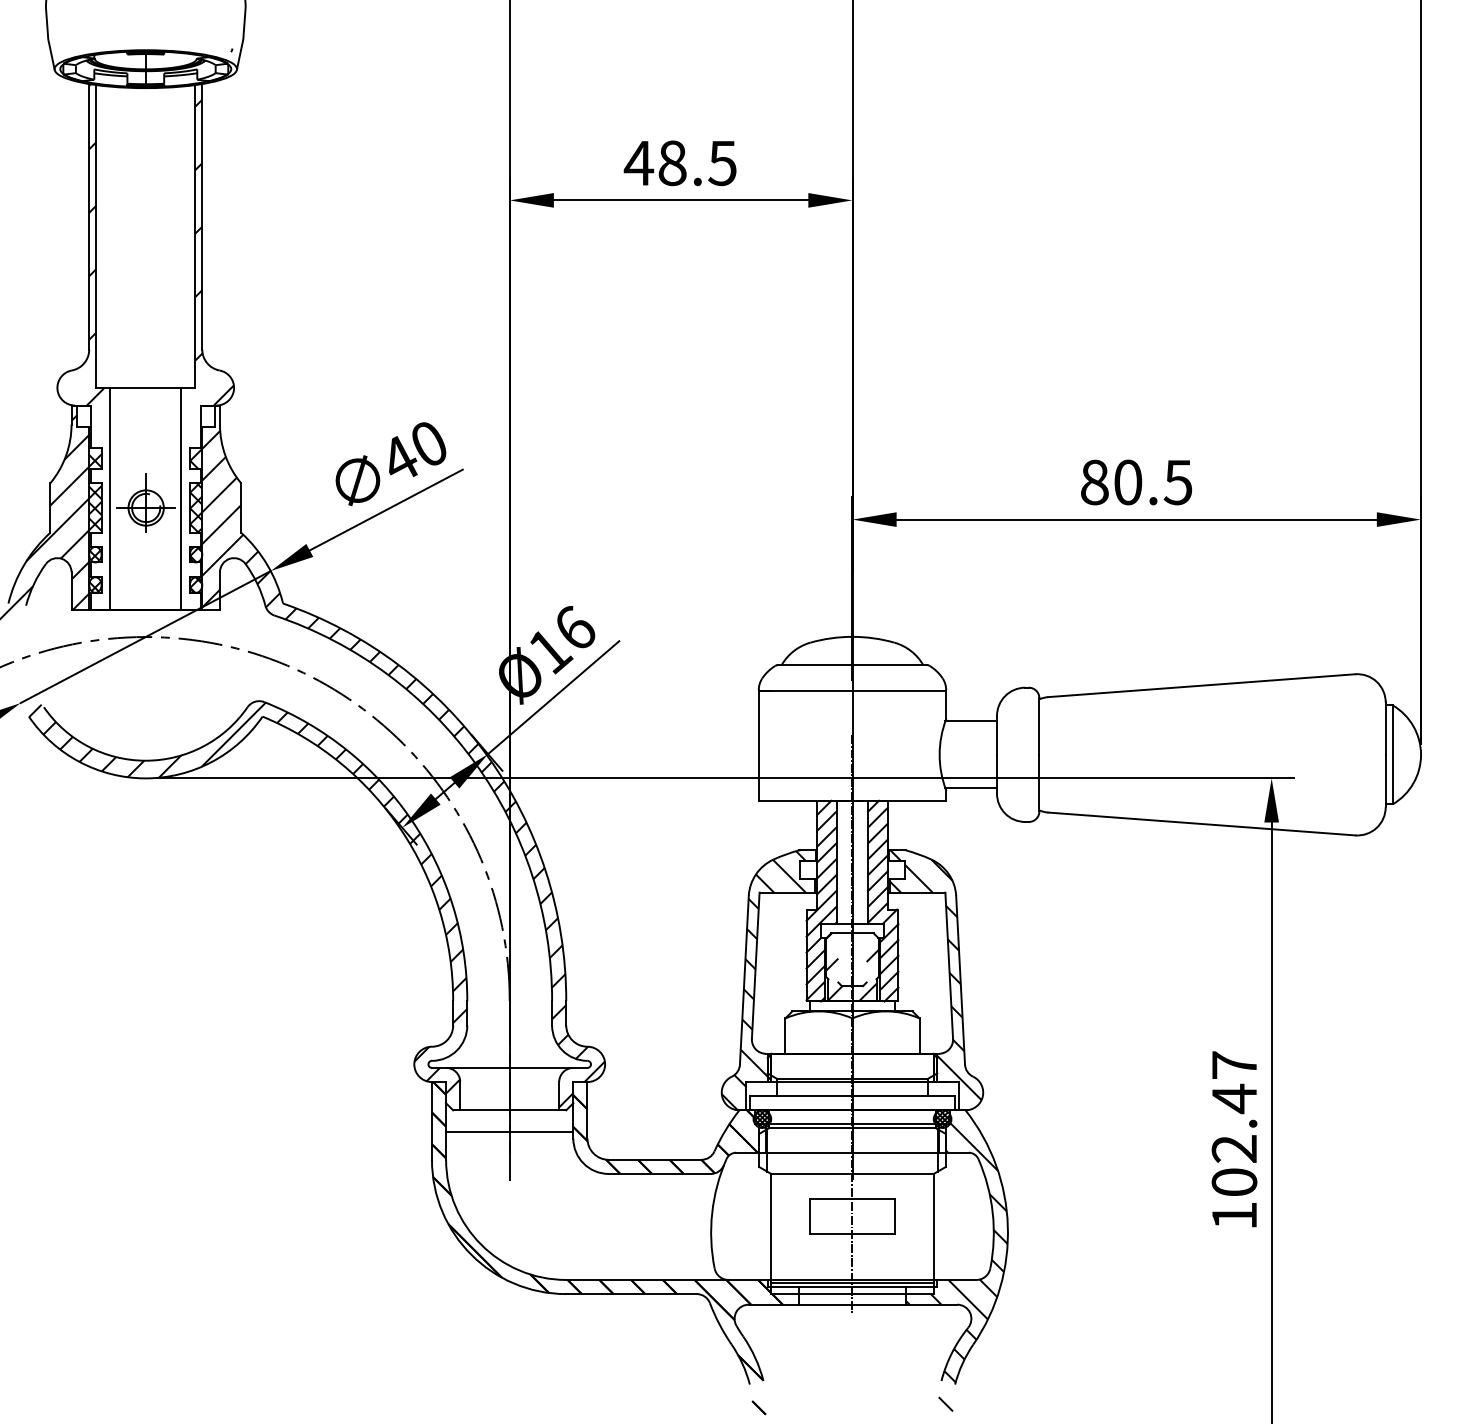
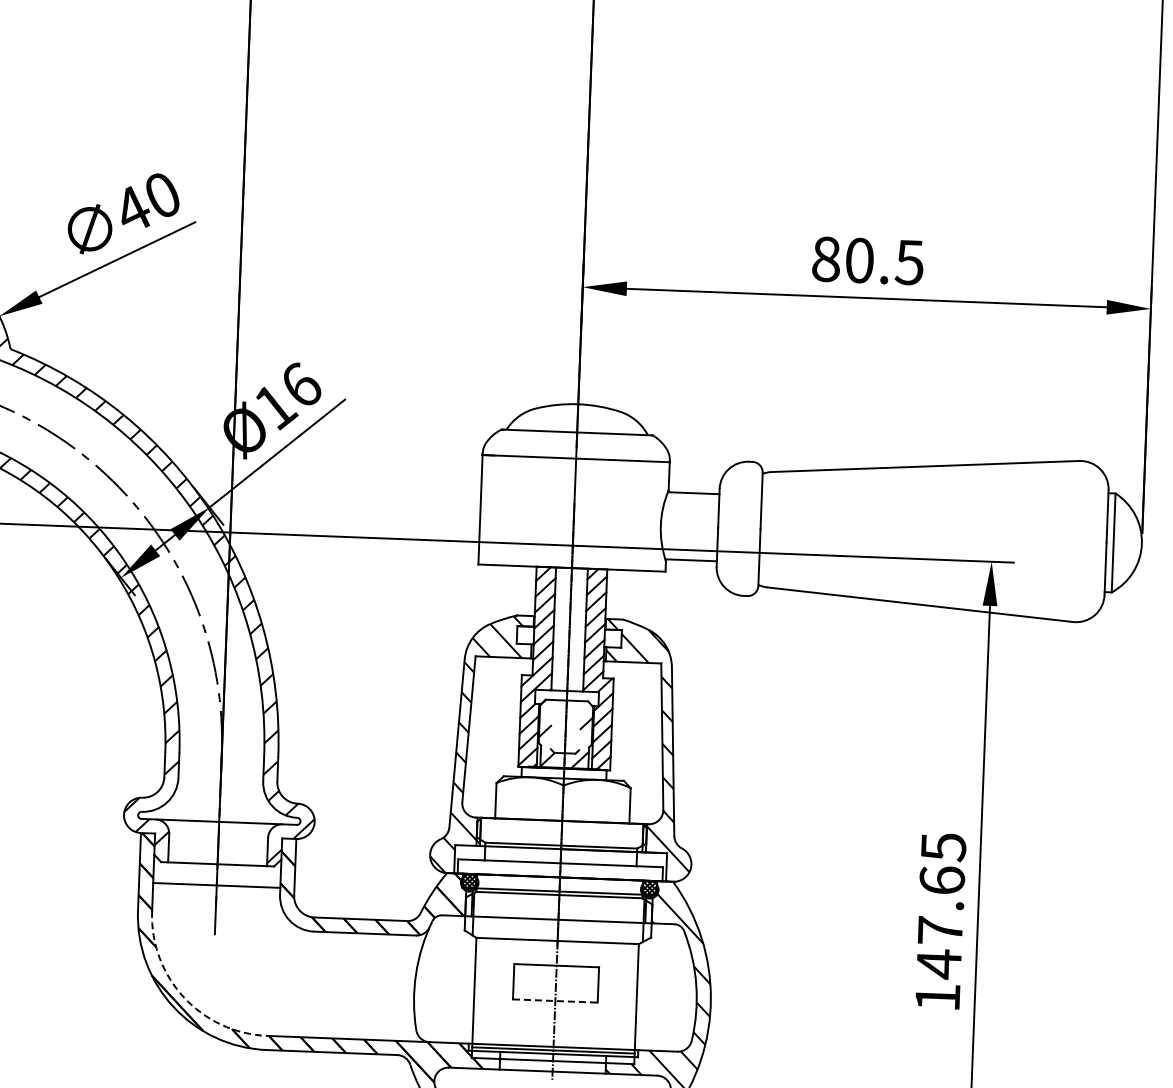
text: (1234, 1124) -> (941, 906), 102.47 -> 147.65
line: (852, 1234) -> (555, 1001), solid -> dashed
arc: (481, 1244) -> (184, 997), solid -> dashed

